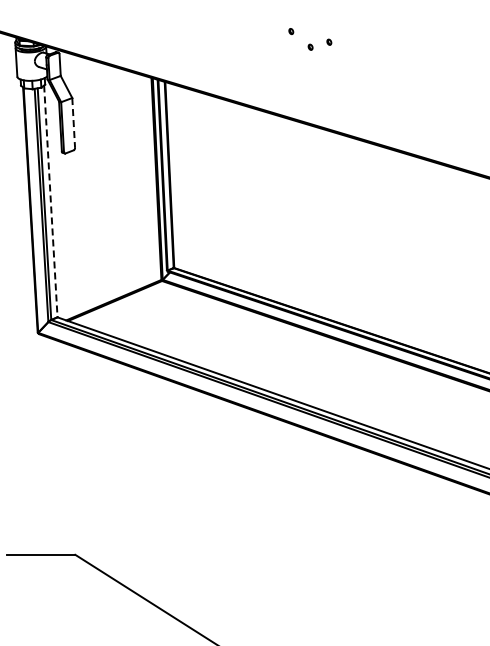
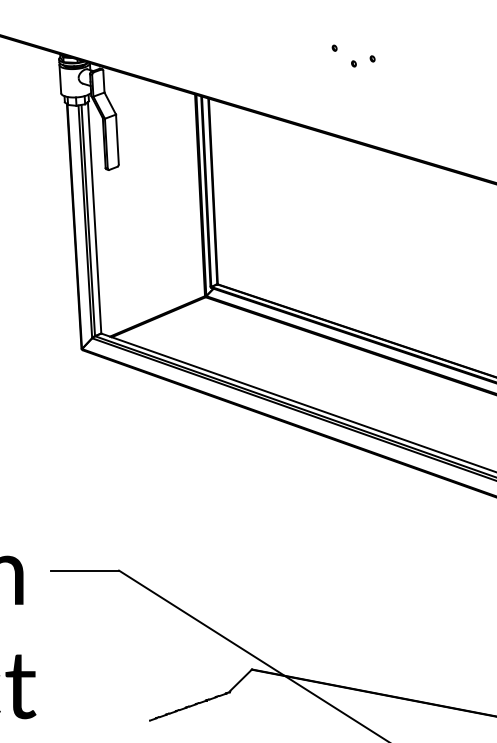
line: (73, 122) -> (117, 139), dashed -> solid
line: (50, 201) -> (94, 217), dashed -> solid

